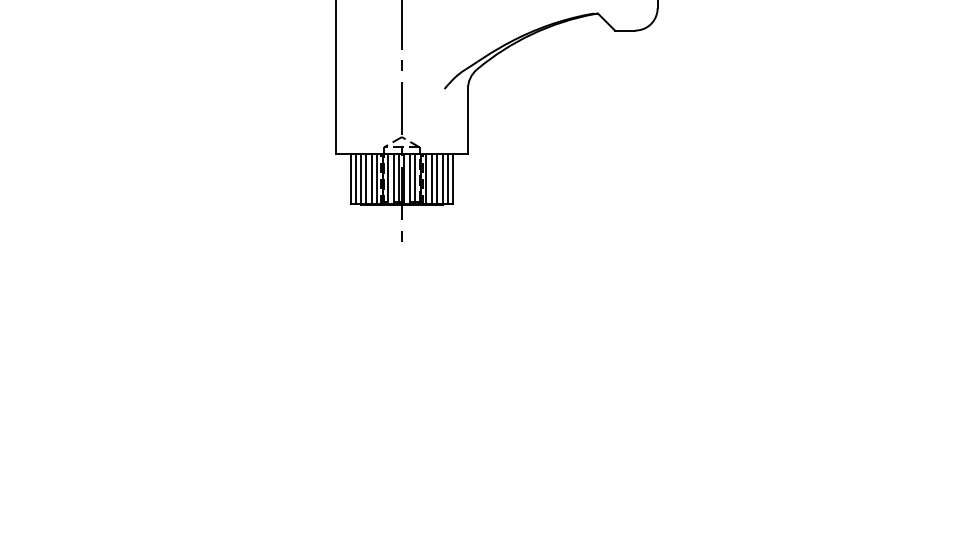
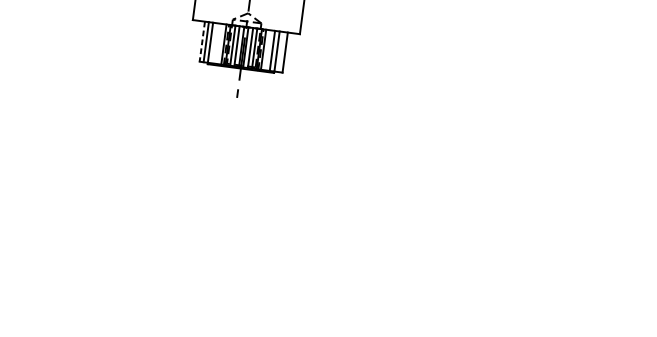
line: (350, 178) -> (202, 41), solid -> dashed
line: (366, 178) -> (215, 43), removed
line: (371, 178) -> (219, 43), removed
line: (432, 178) -> (268, 50), removed
line: (448, 178) -> (281, 51), removed

